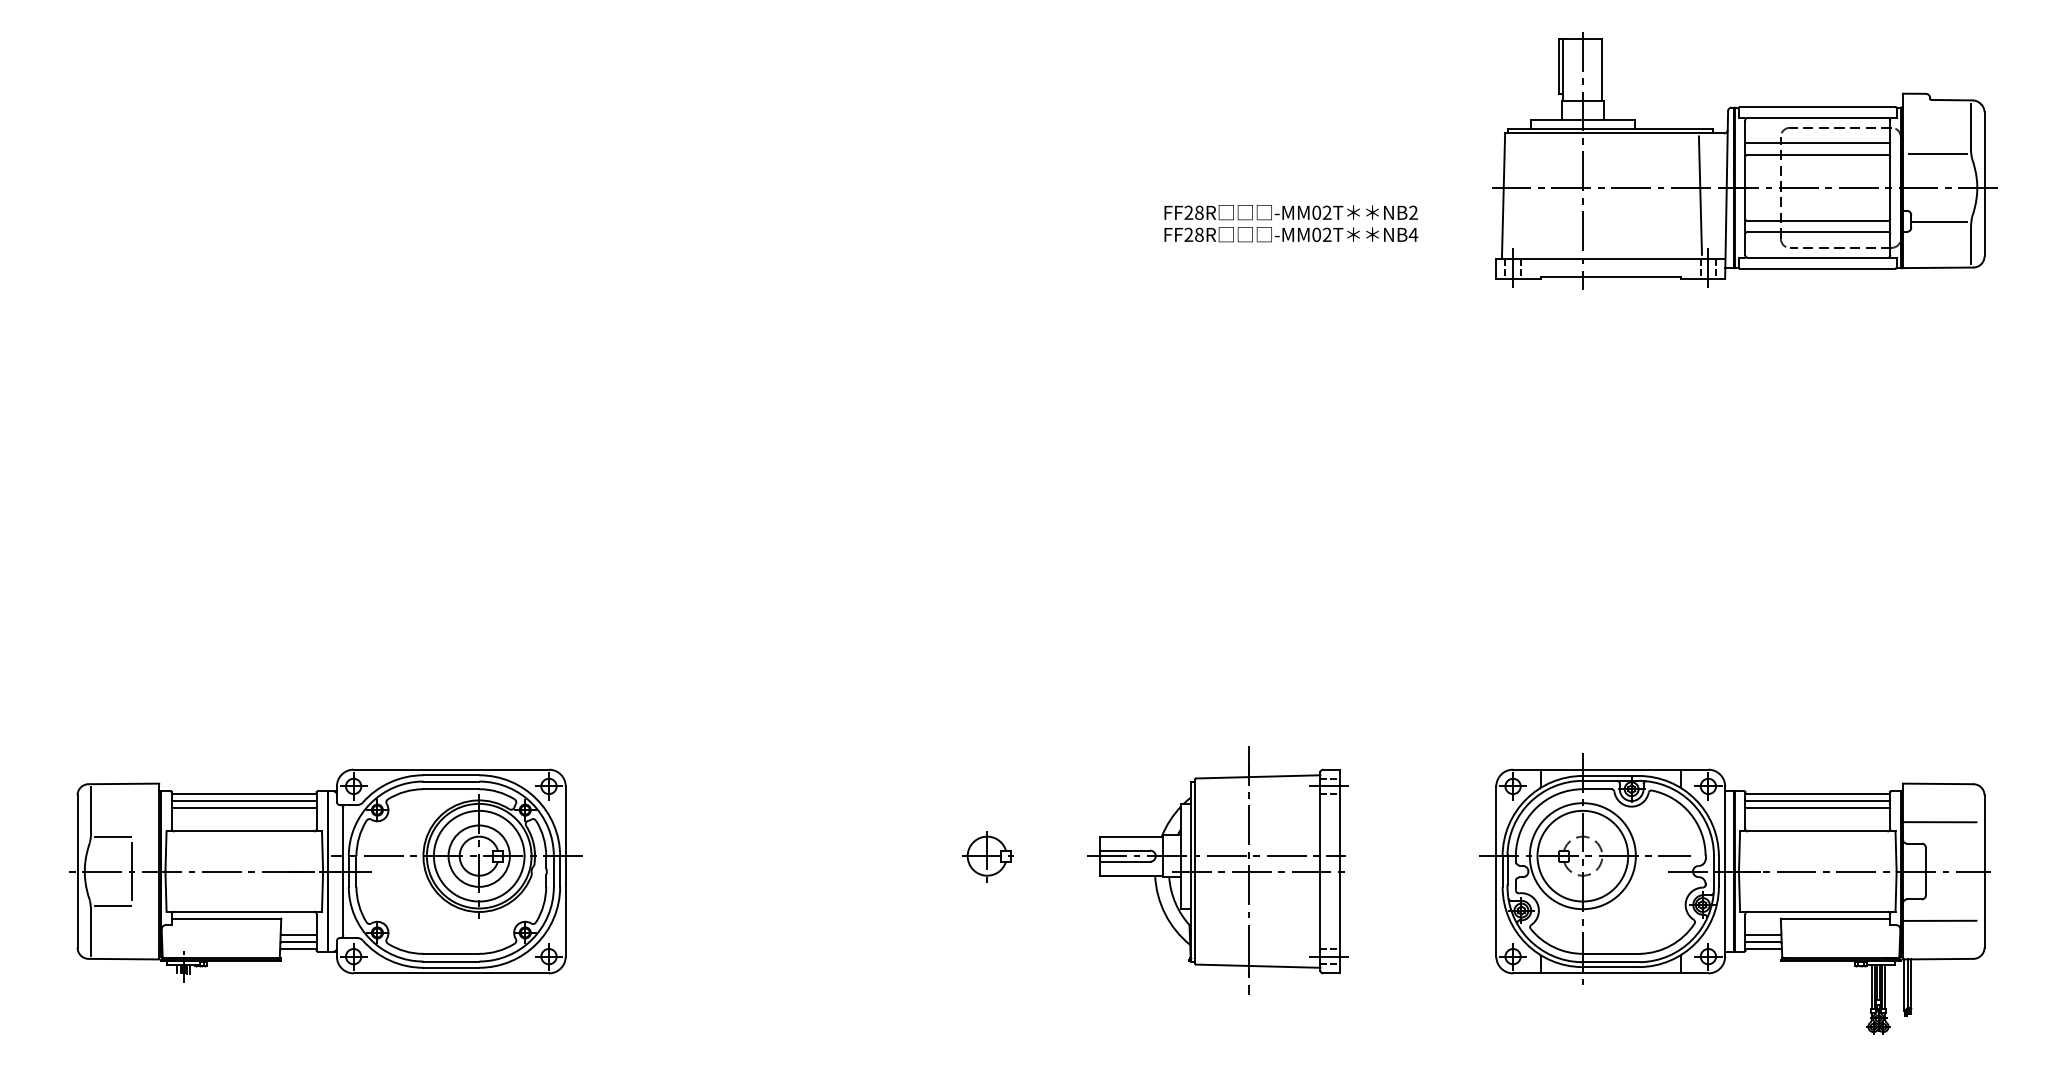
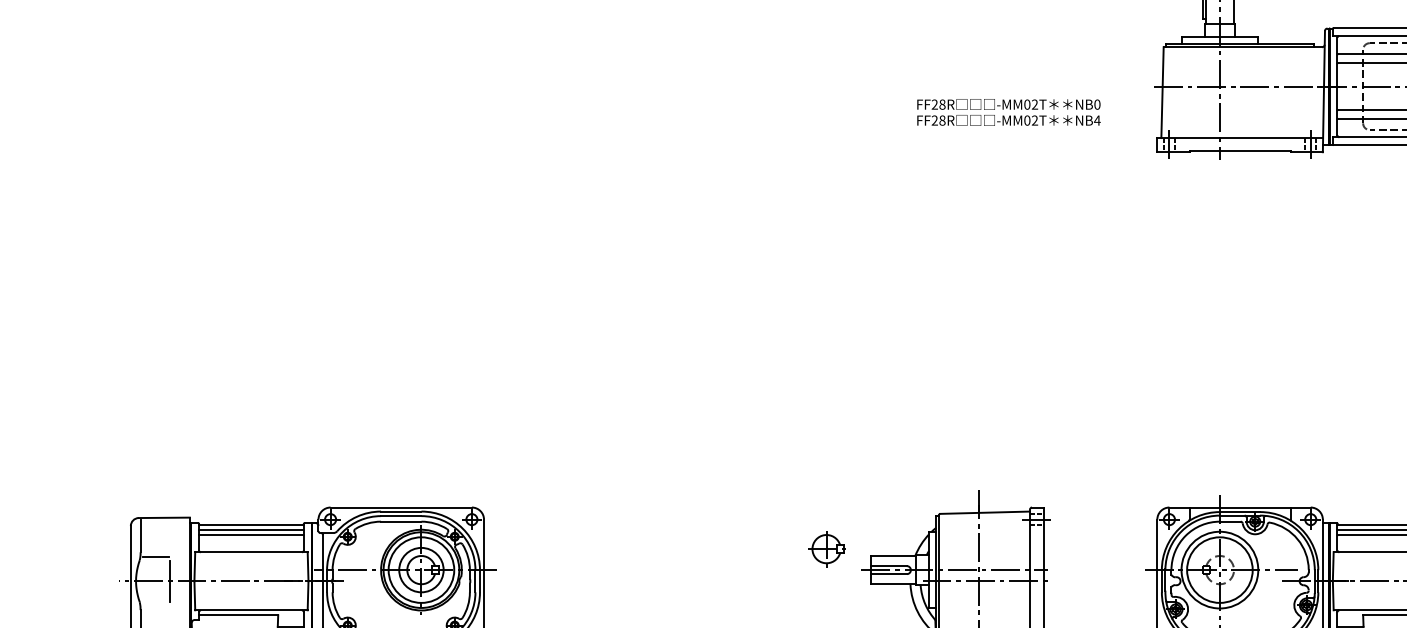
line: (1699, 195) -> (1304, 92), removed
text: (1413, 212) -> (1097, 104), NB2 -> NB0
part: (987, 856) -> (826, 549), moved
line: (112, 905) -> (156, 605), removed

